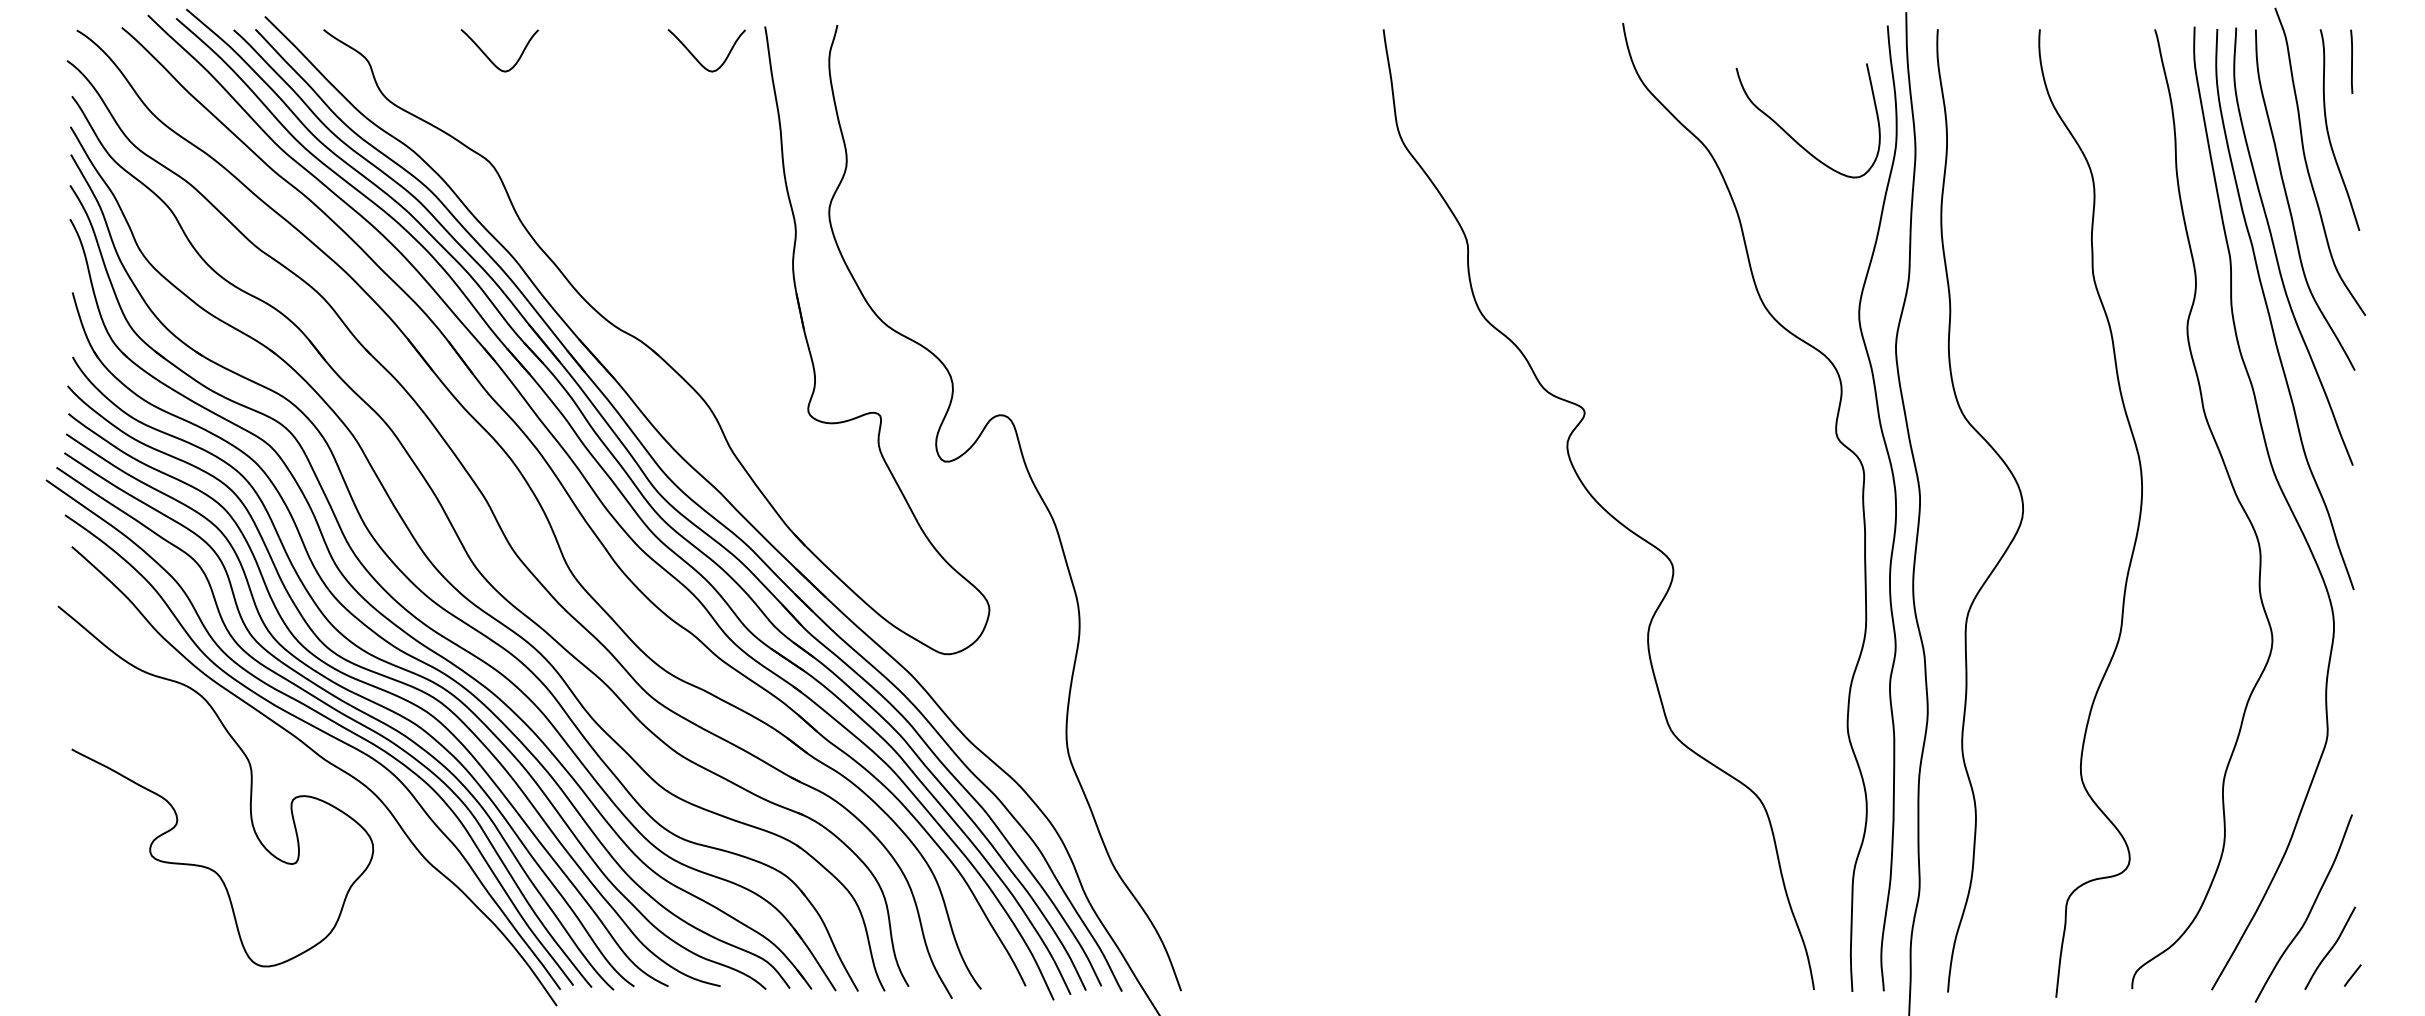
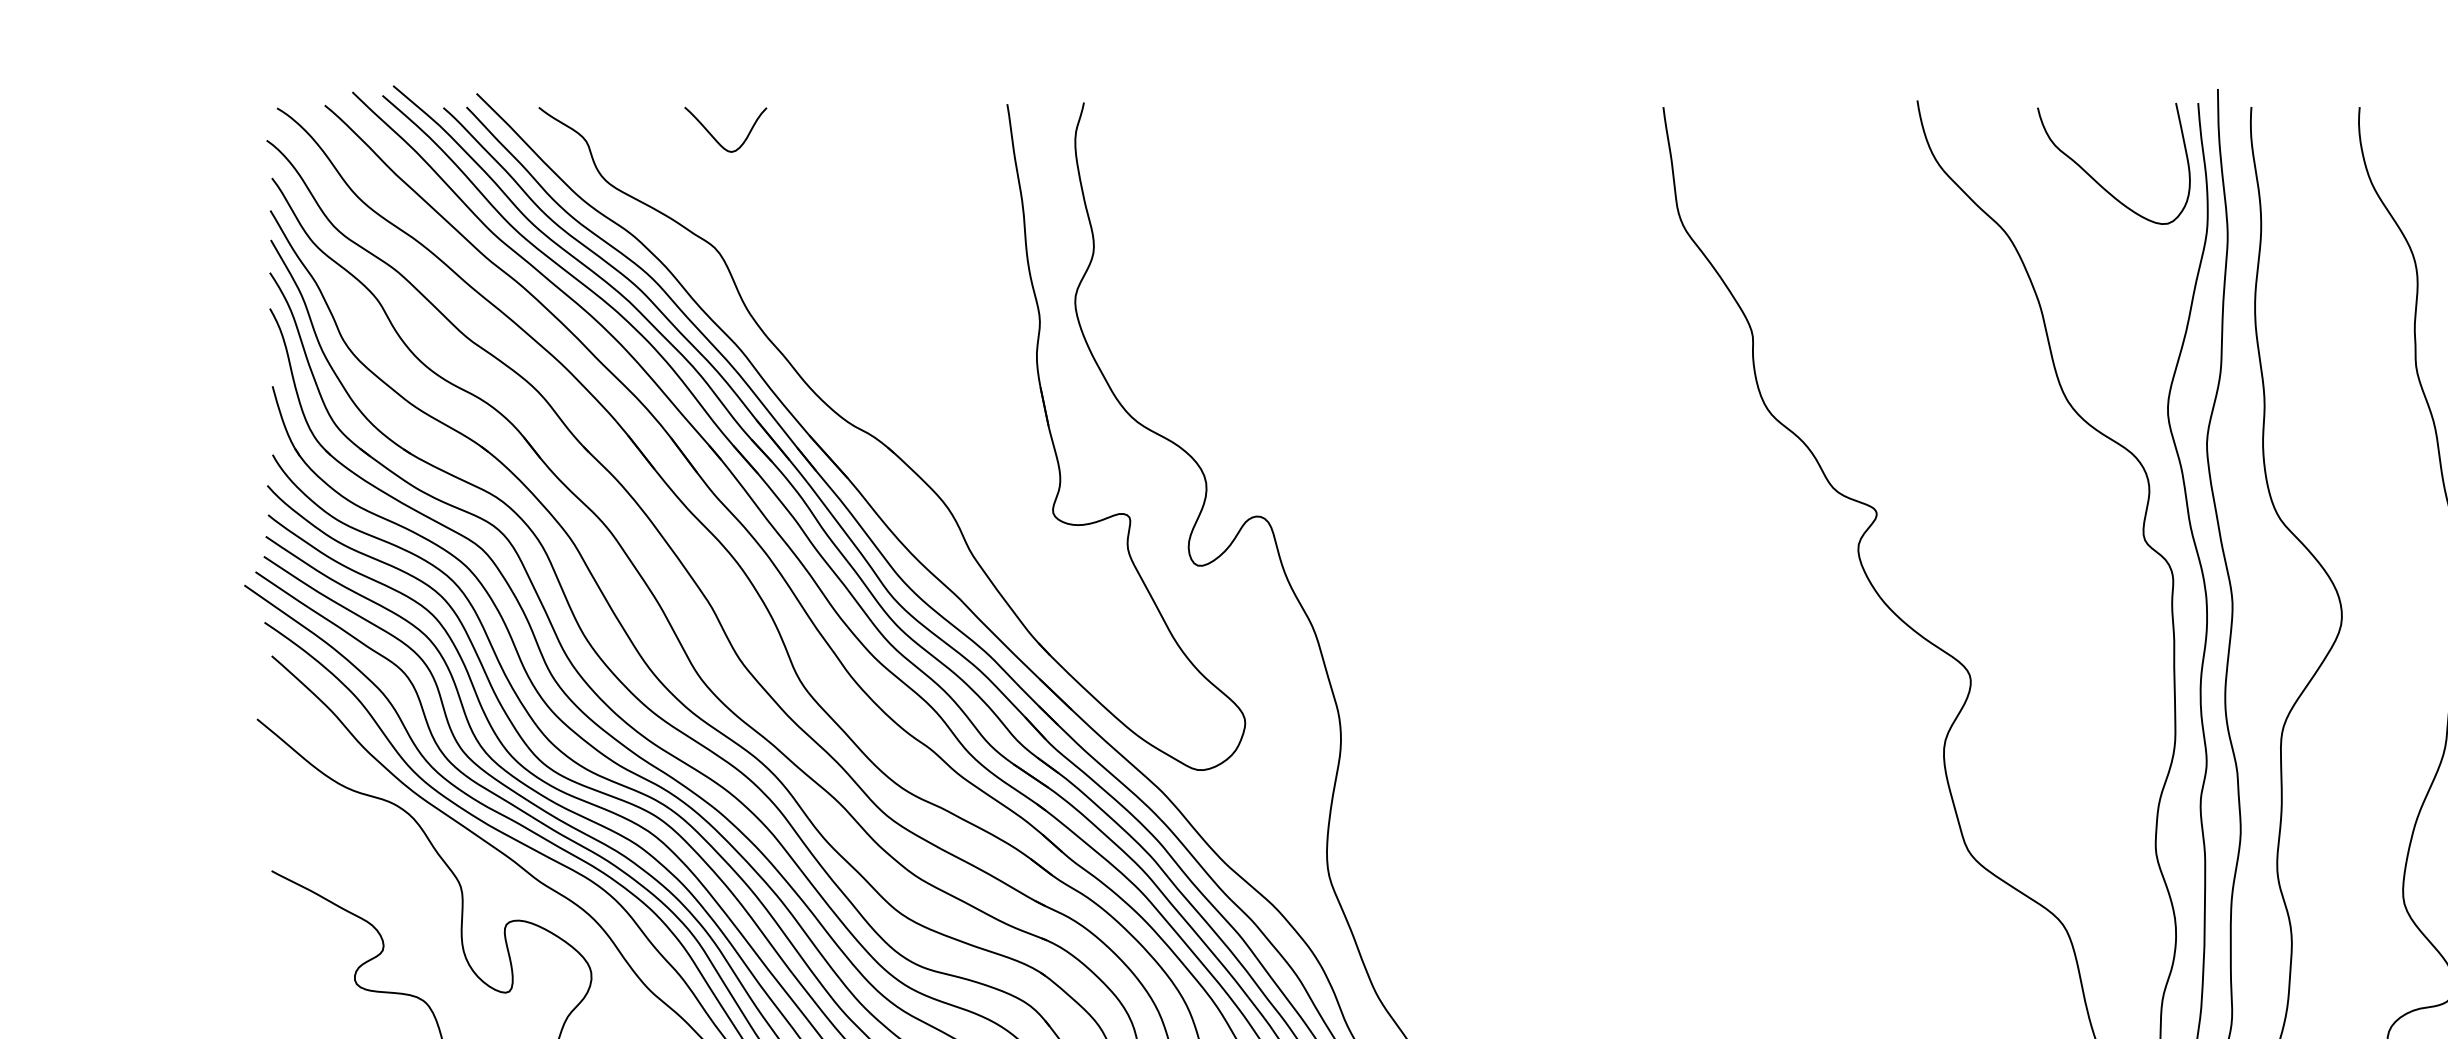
curve: (695, 56) -> (933, 135), removed
curve: (1795, 139) -> (2100, 183), moved

